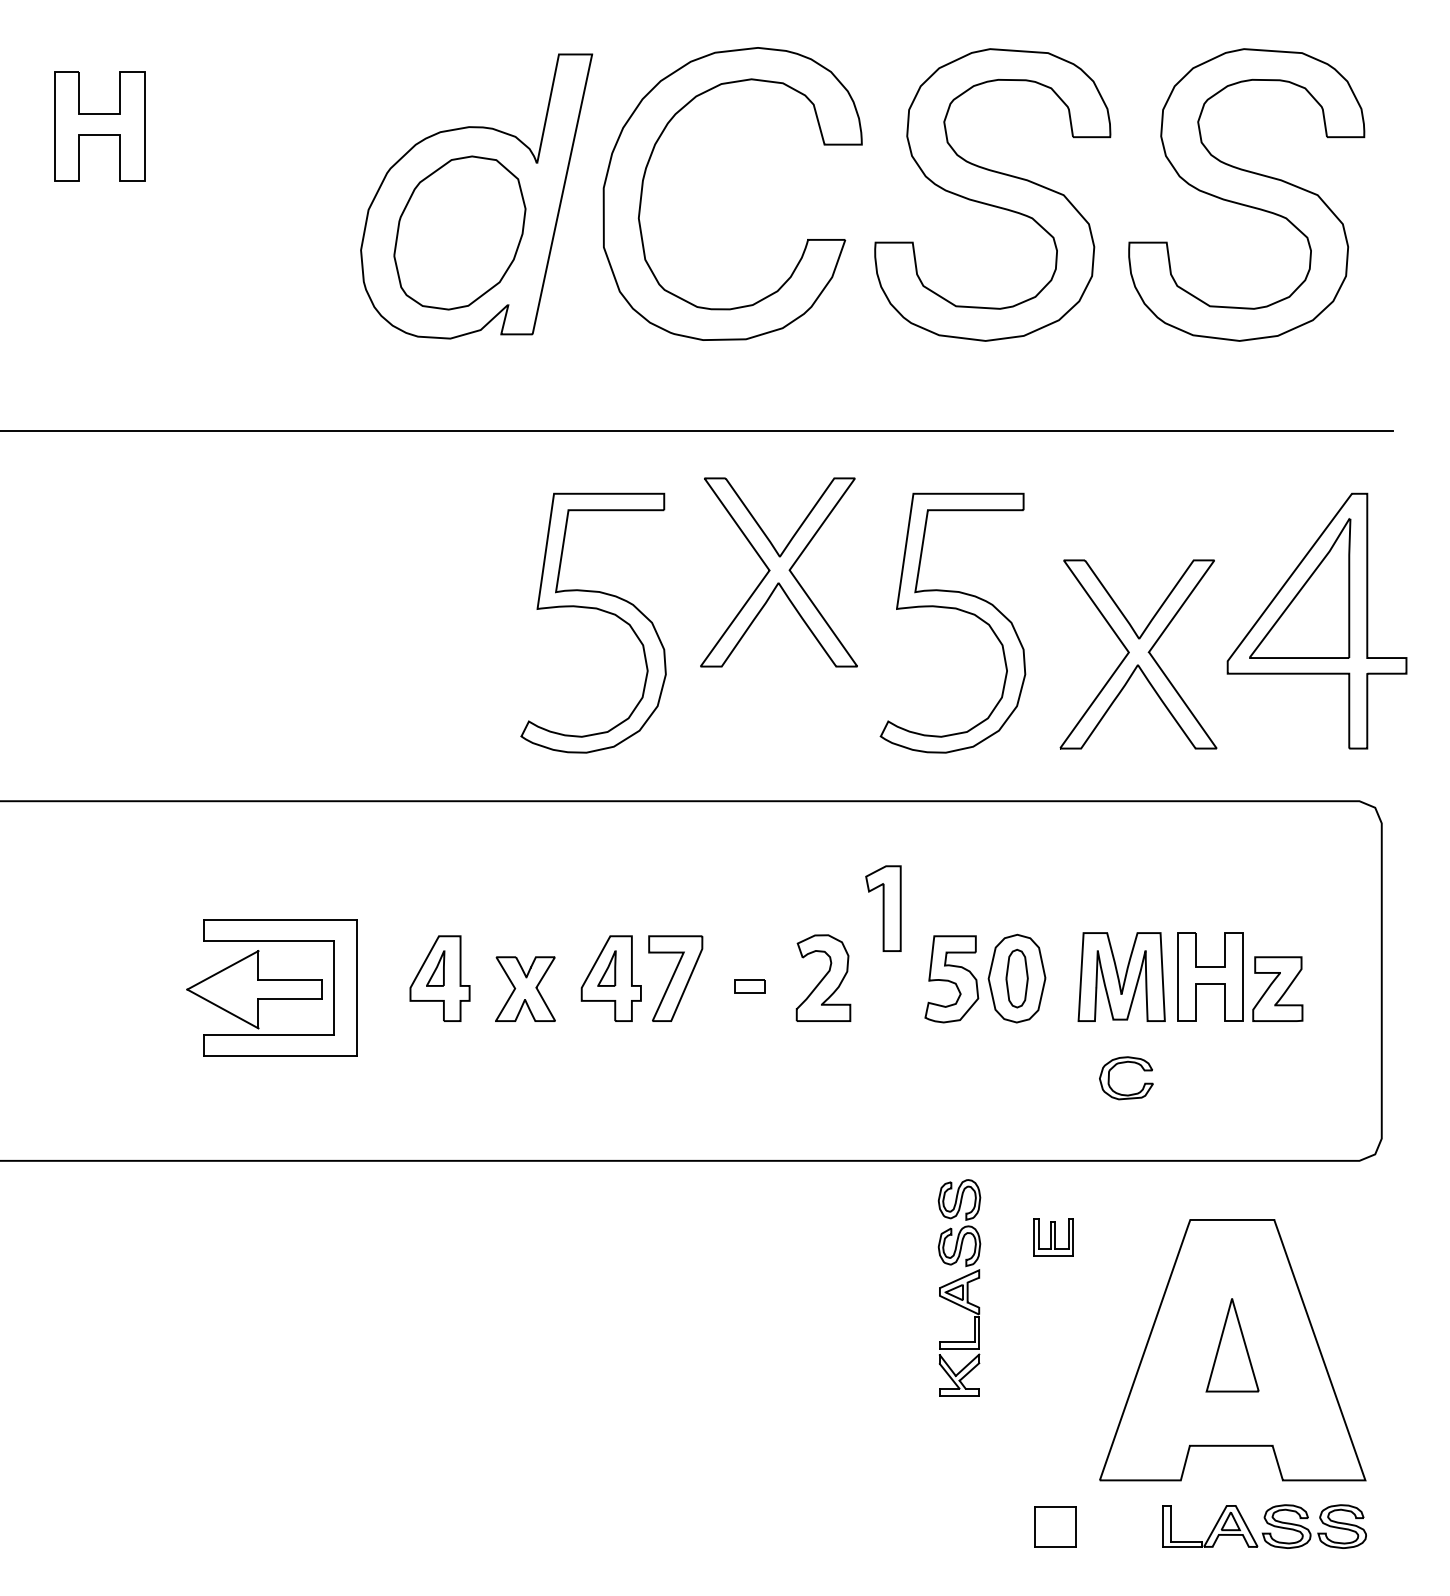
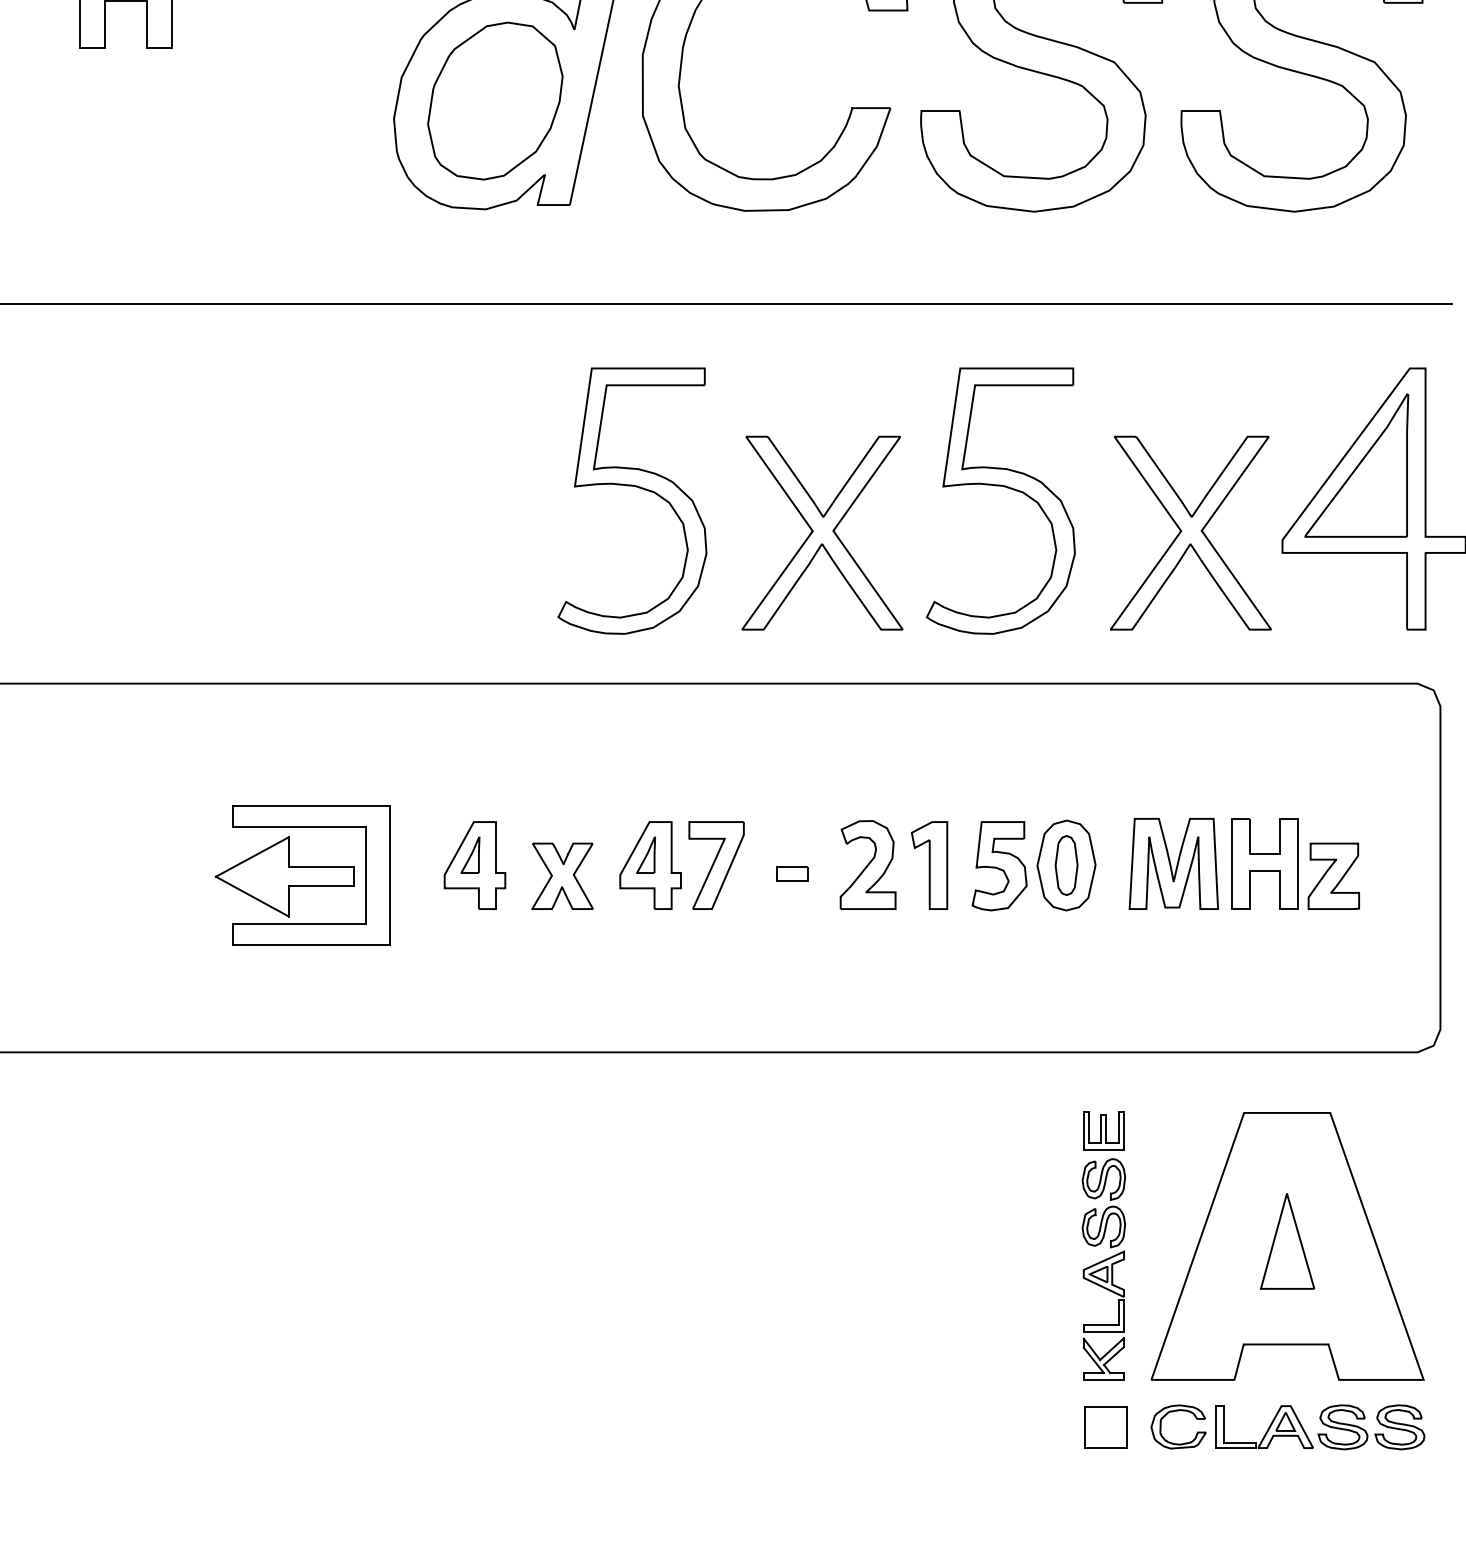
part: (778, 572) -> (821, 533), moved
part: (883, 908) -> (929, 865), moved
part: (1125, 1063) -> (1177, 1411), moved
part: (959, 1287) -> (1103, 1269), moved

